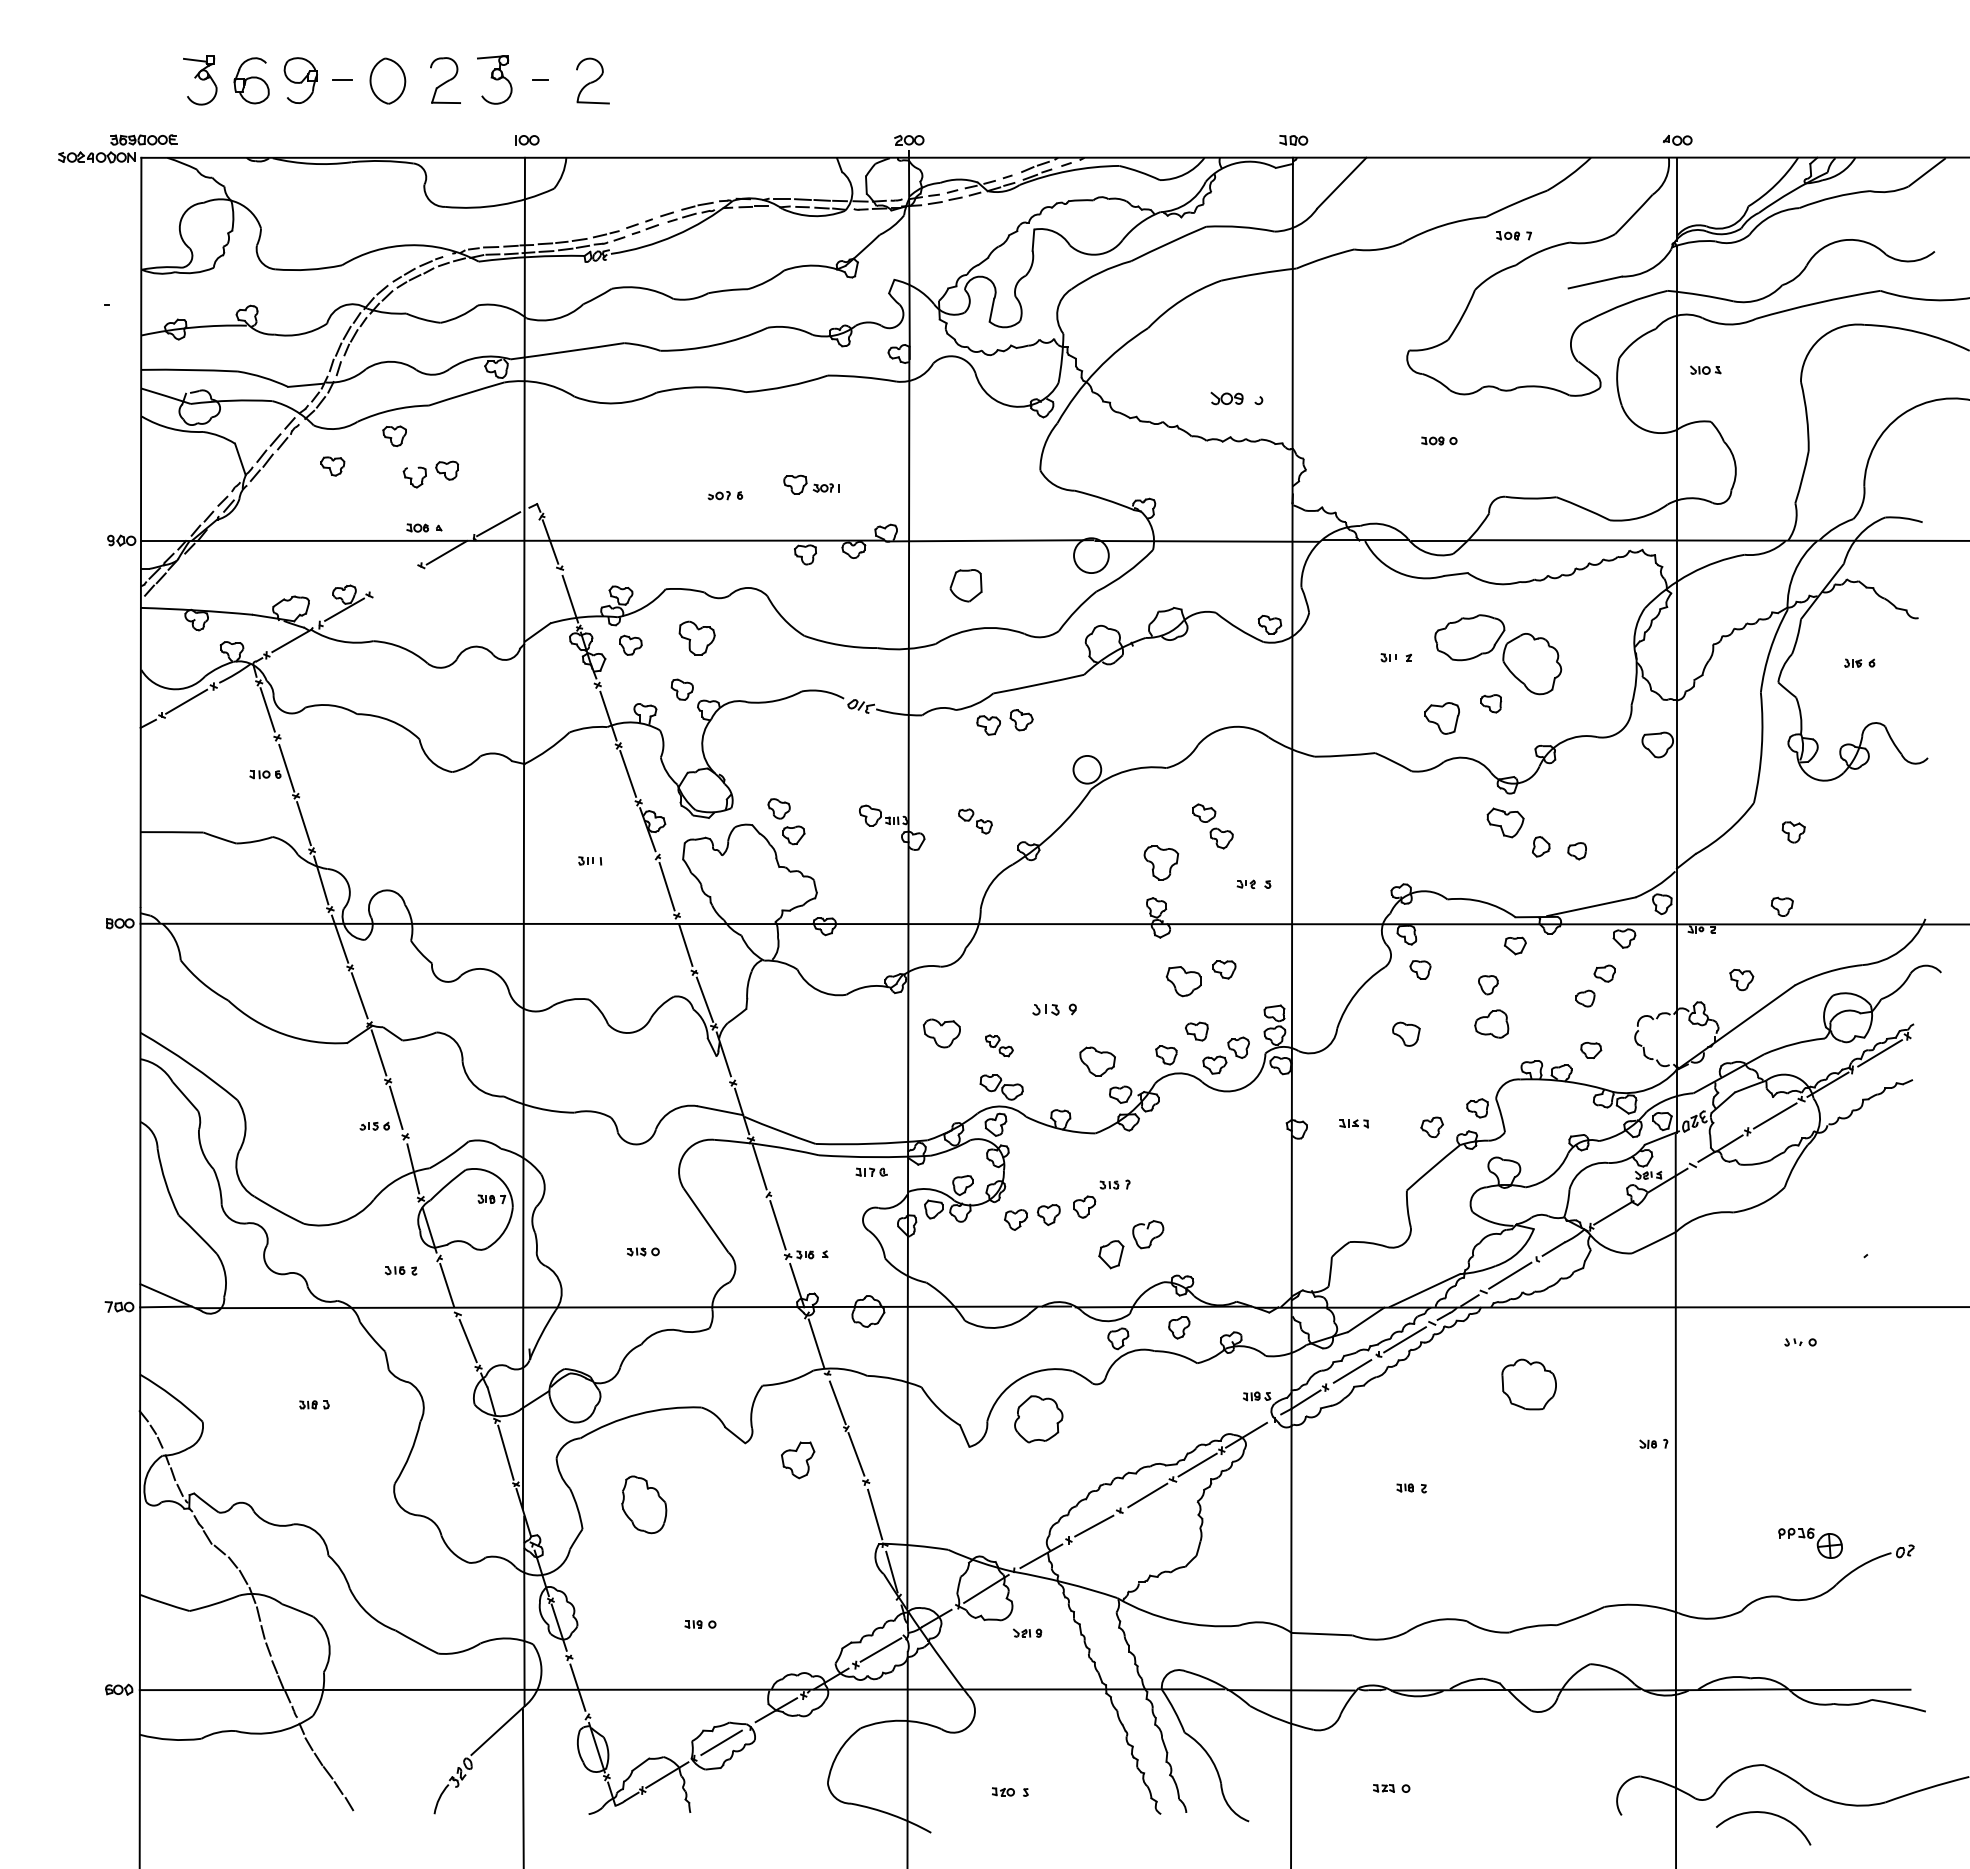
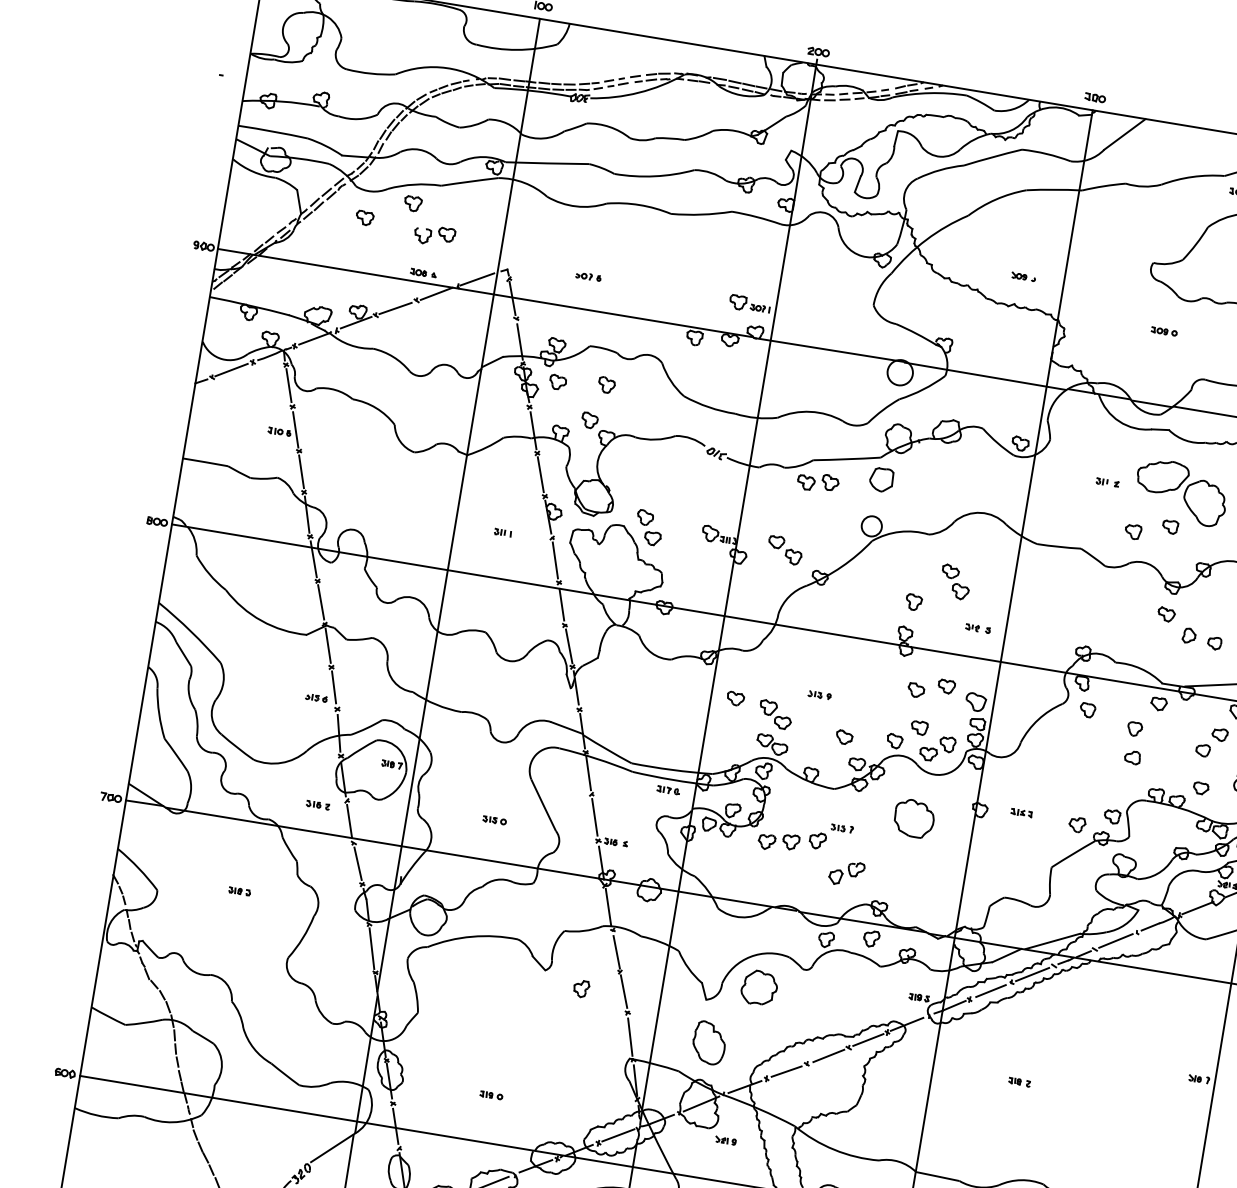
part: (1236, 398) -> (1023, 276), size x0.62
part: (811, 484) -> (749, 304), moved
part: (725, 495) -> (588, 276), moved
line: (394, 581) -> (395, 308), added
part: (965, 585) -> (881, 479), moved
part: (697, 637) -> (606, 384), size x0.62
part: (1441, 718) -> (1132, 531), size x0.62
part: (975, 821) -> (785, 550), size x1.43
part: (1505, 823) -> (1166, 614), size x0.62
part: (1160, 863) -> (913, 602), size x0.62
part: (1183, 981) -> (915, 690), size x0.62
part: (1054, 1009) -> (819, 695), size x0.71
part: (1491, 1023) -> (1132, 757), size x0.62
part: (941, 1033) -> (735, 698), size x0.62
part: (1406, 1033) -> (976, 701), moved
part: (999, 1045) -> (775, 714), size x1.67
part: (1097, 1060) -> (844, 736), size x0.62
part: (1130, 1244) -> (846, 873), size x0.71
part: (1528, 1384) -> (913, 818), moved
part: (798, 1460) -> (581, 989), size x0.62
part: (644, 1504) -> (709, 1042), moved

